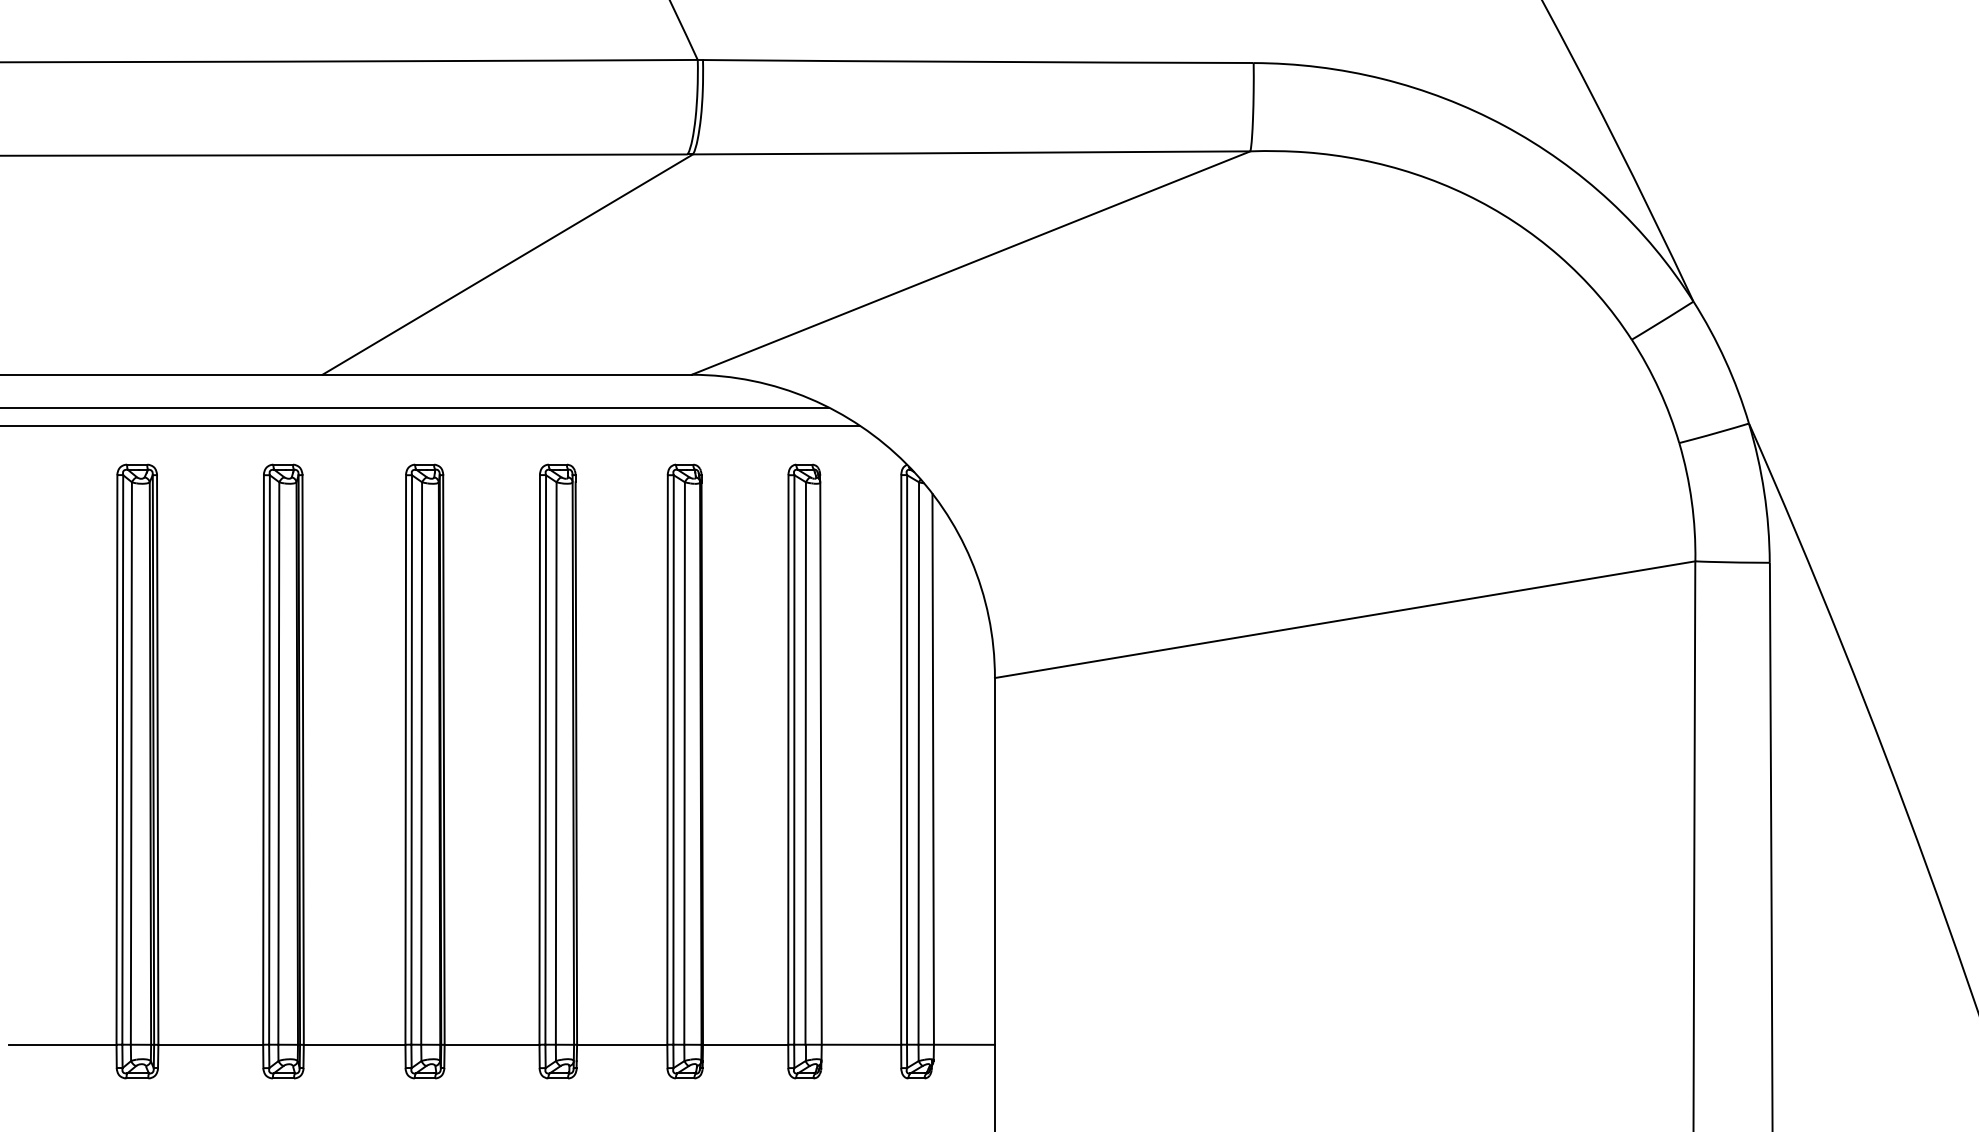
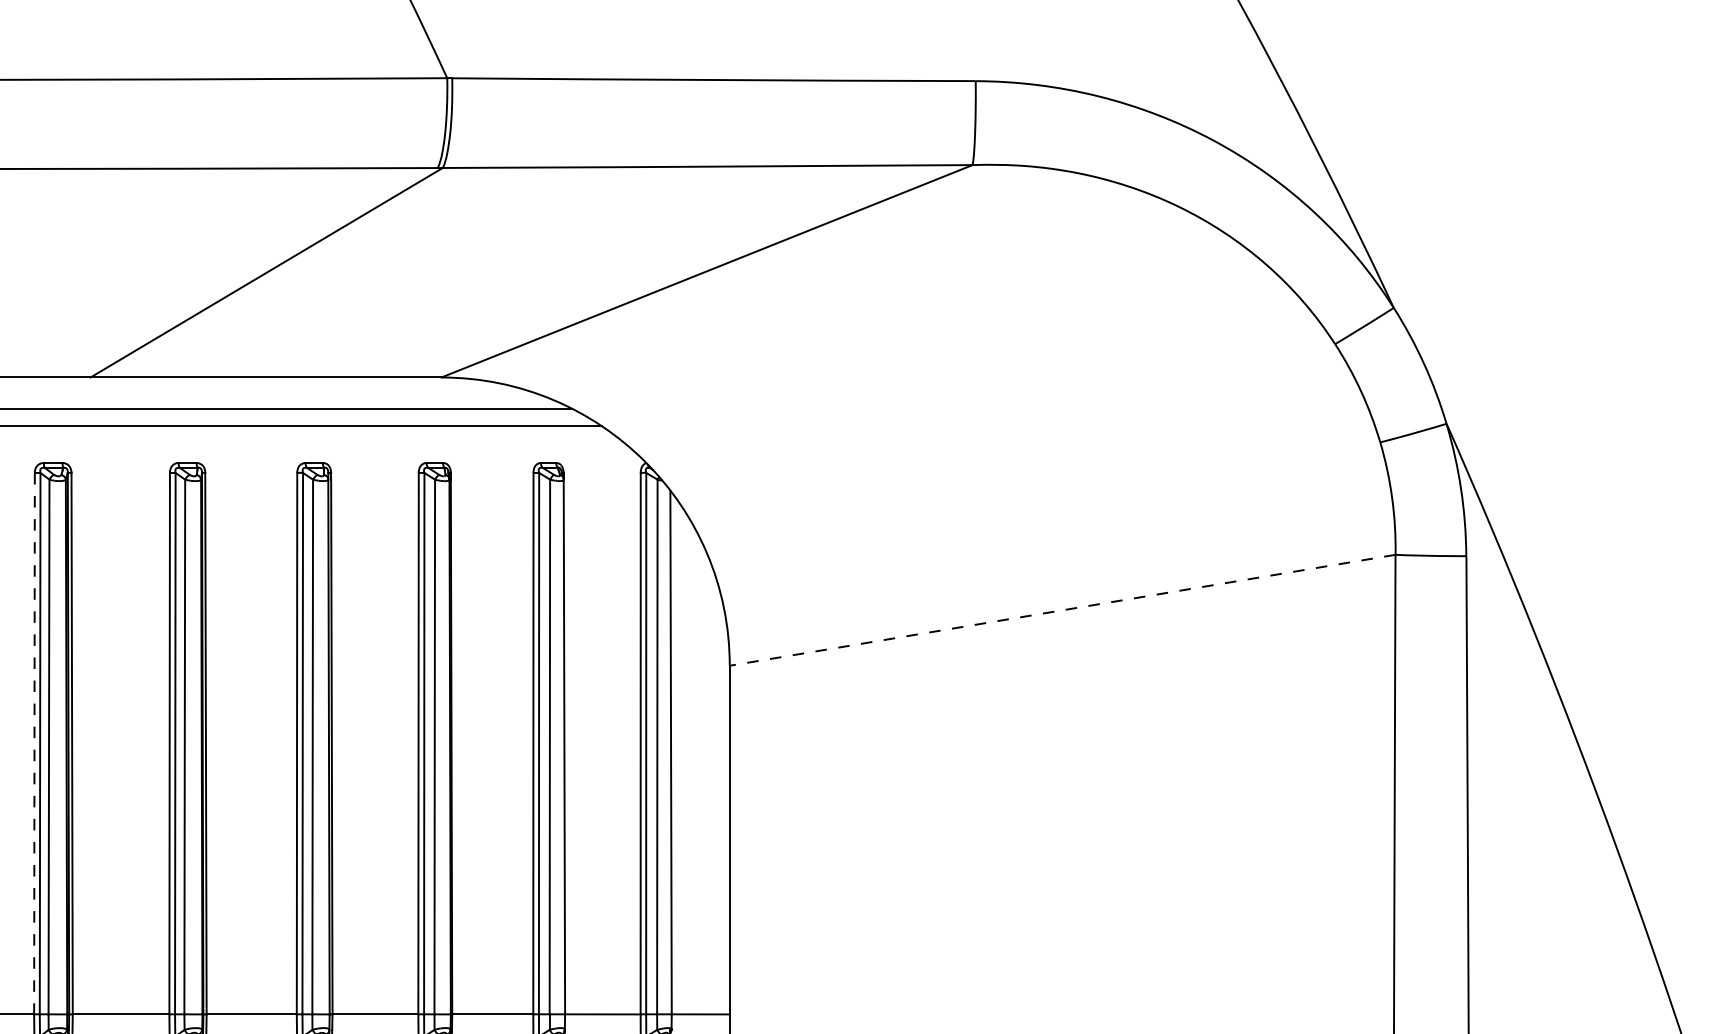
line: (1344, 619) -> (1062, 610), solid -> dashed
line: (263, 760) -> (34, 744), solid -> dashed

